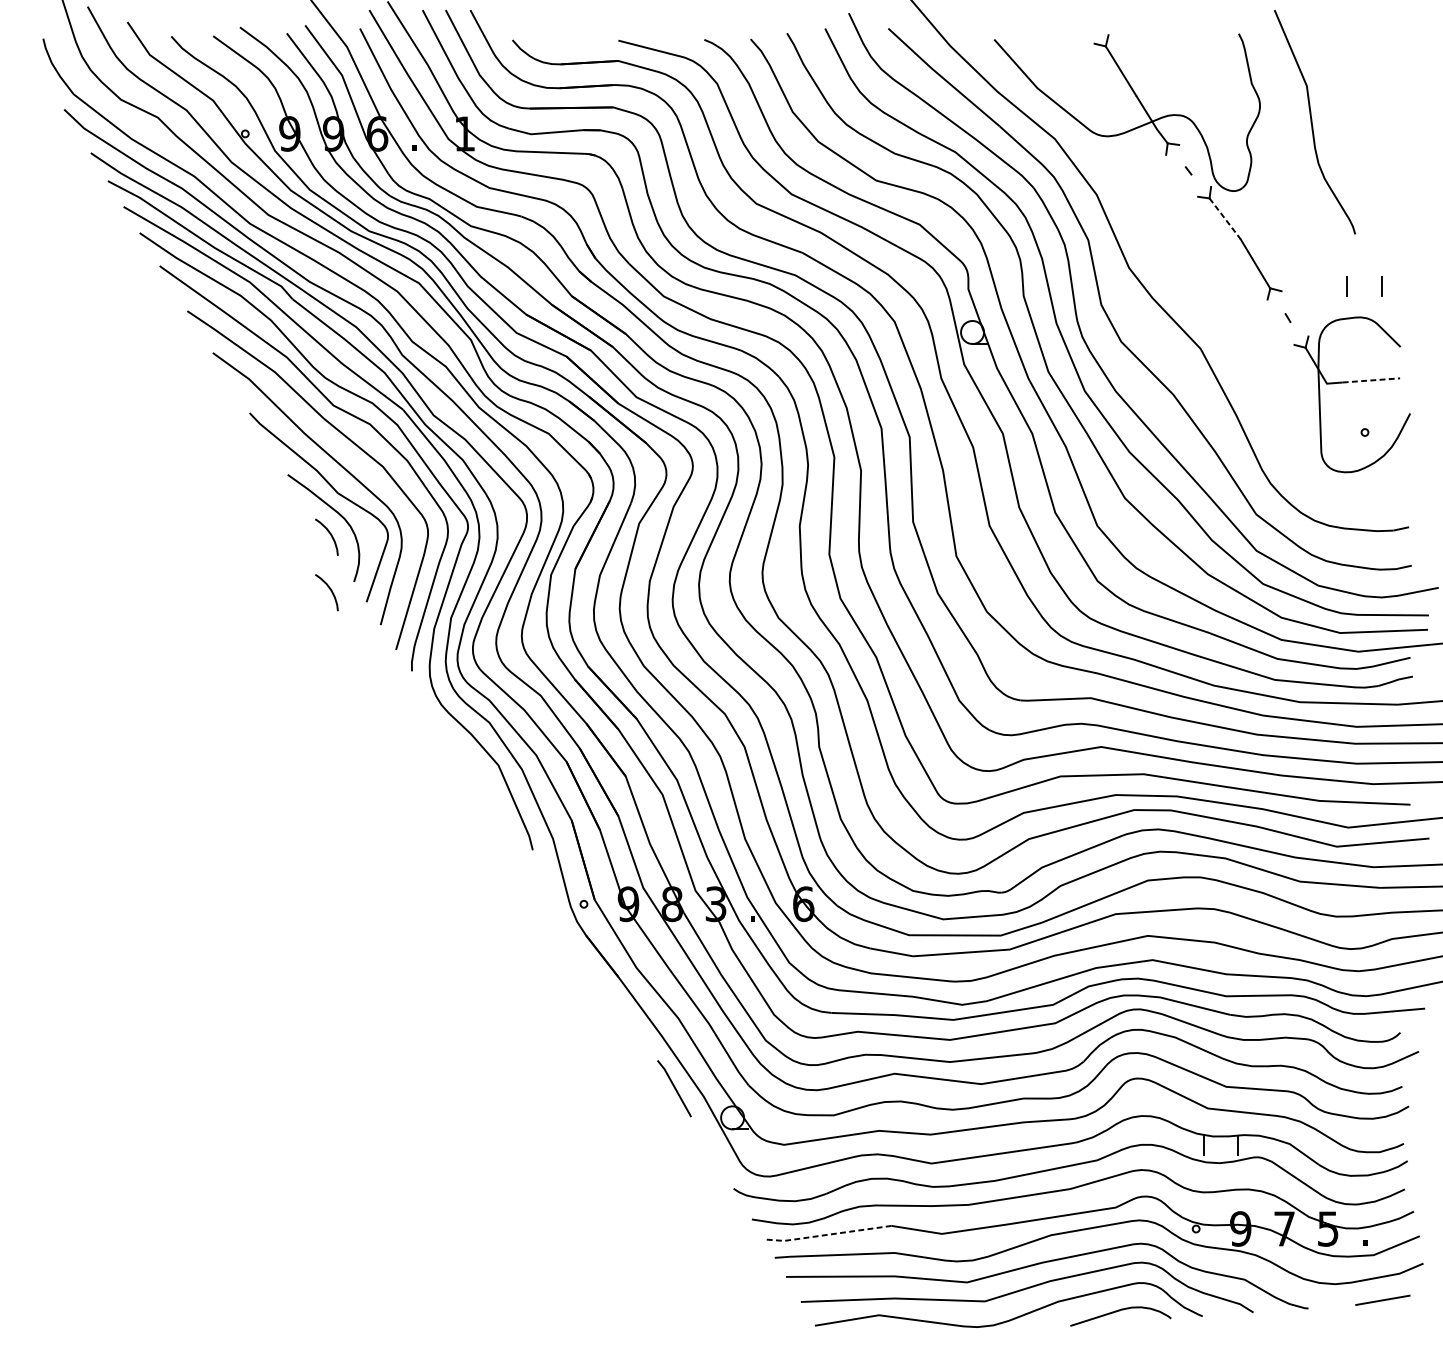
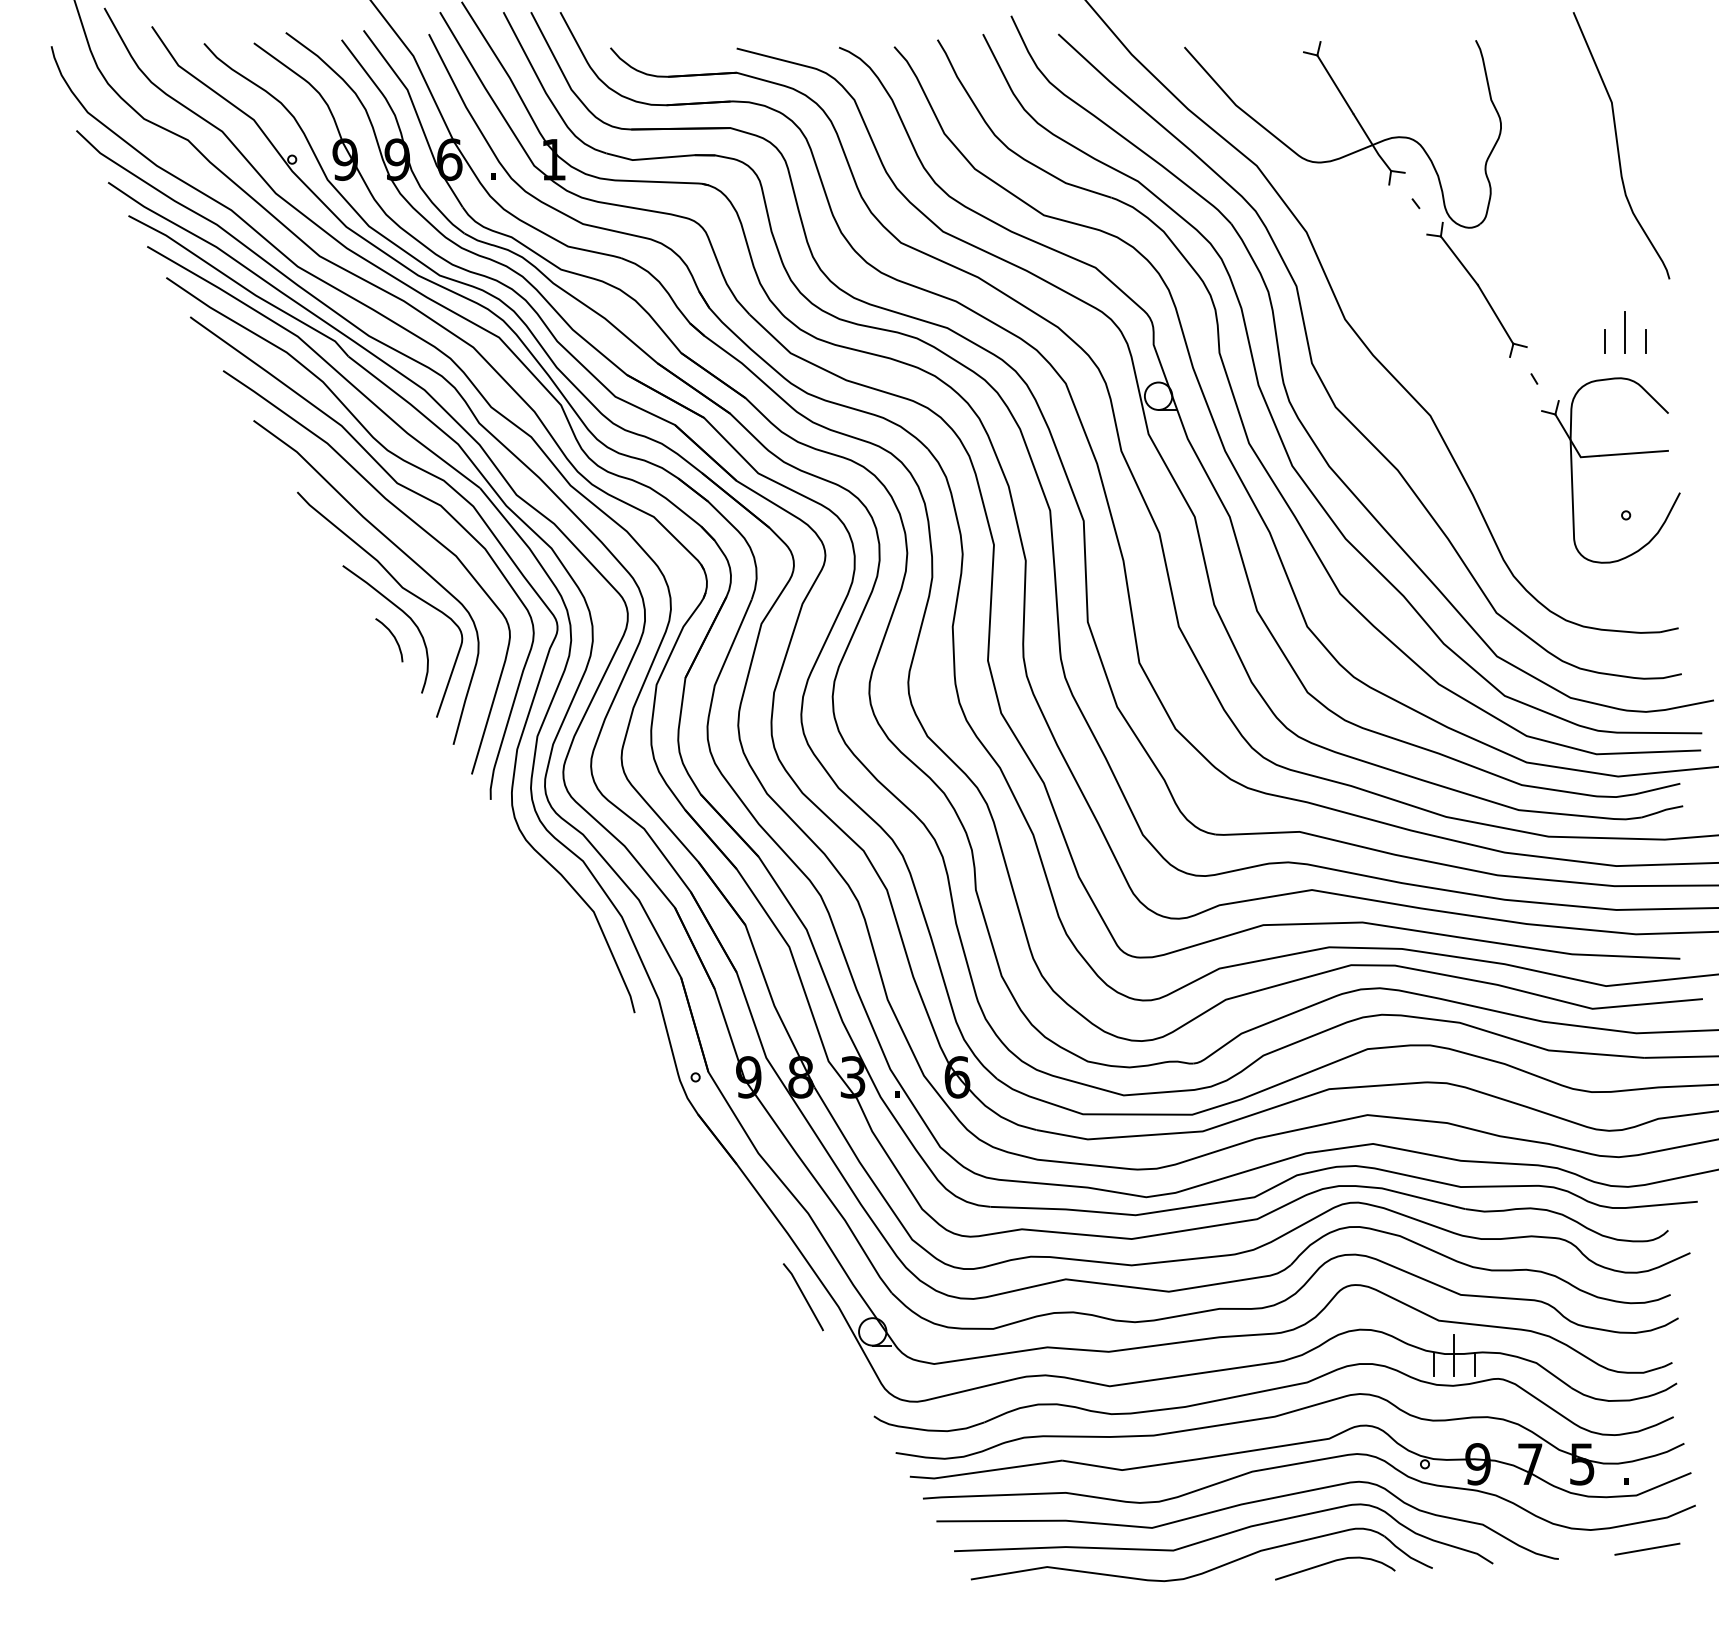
curve: (1312, 122) -> (1618, 145), moved
line: (1225, 219) -> (1459, 261), dashed -> solid
line: (1364, 278) -> (1625, 332), added
line: (1372, 380) -> (1634, 453), dashed -> solid
curve: (329, 589) -> (392, 702), removed
line: (1220, 1137) -> (1454, 1355), added
line: (827, 1235) -> (985, 1471), dashed -> solid

